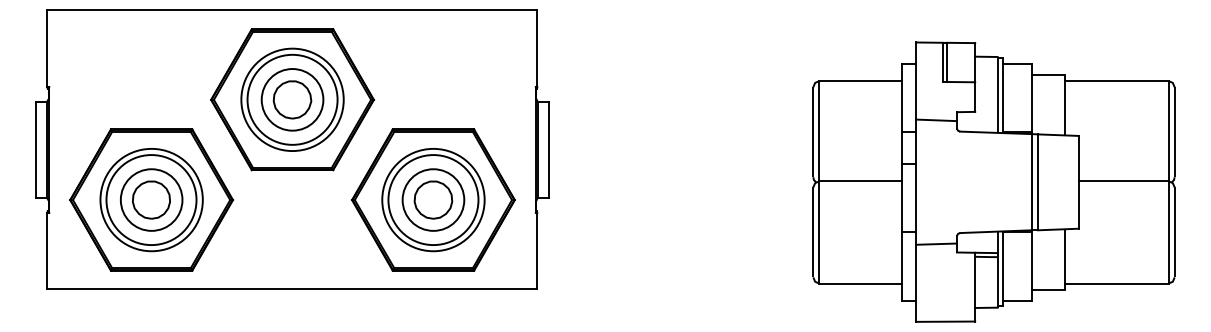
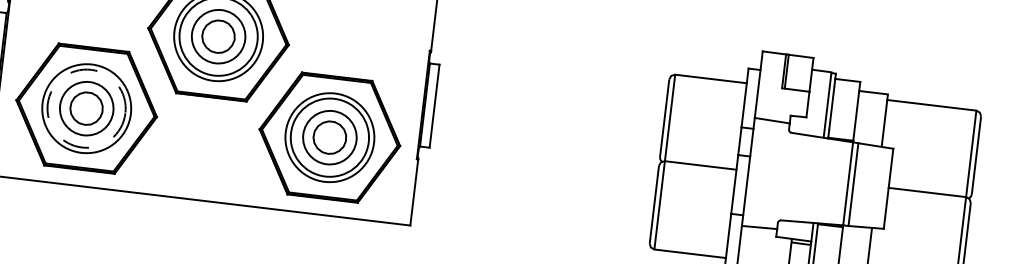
circle: (151, 200) -> (86, 109), solid -> dashed

